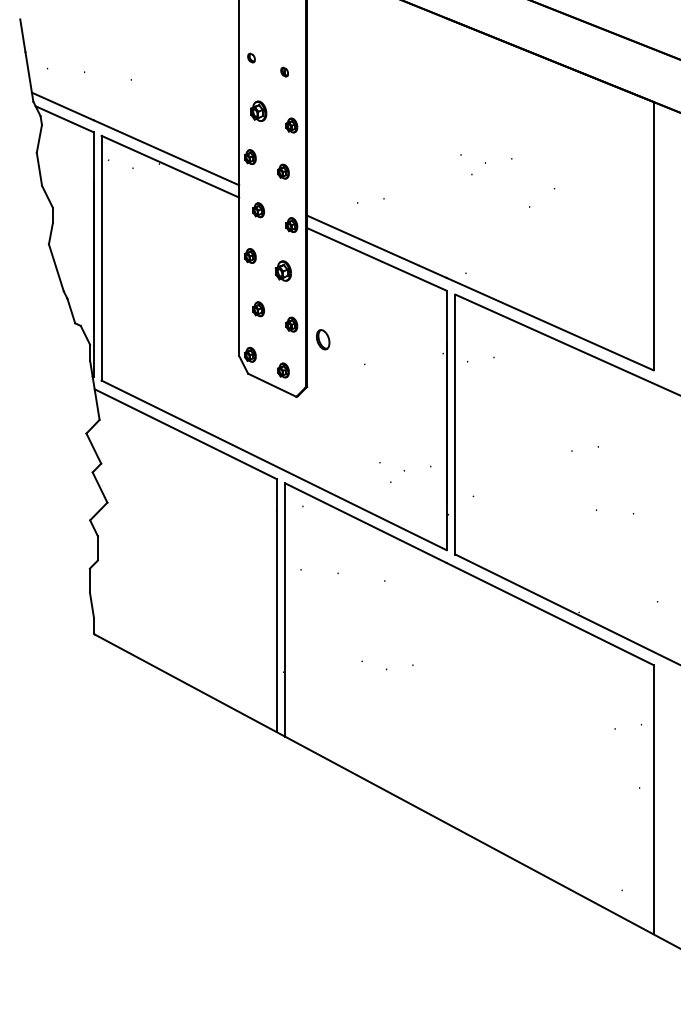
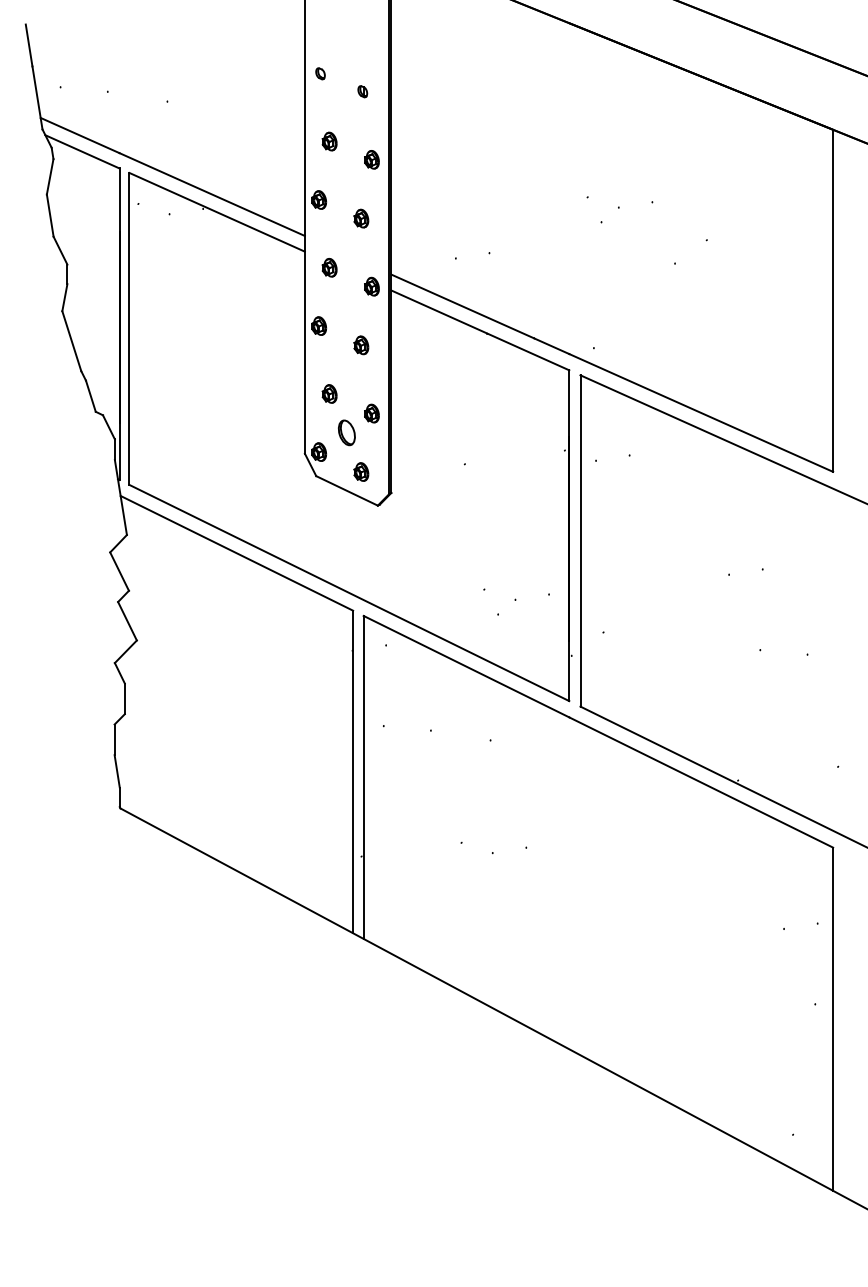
part: (258, 111) -> (329, 141), size x0.71
part: (283, 271) -> (361, 345), size x0.71
part: (322, 339) -> (346, 432), moved

